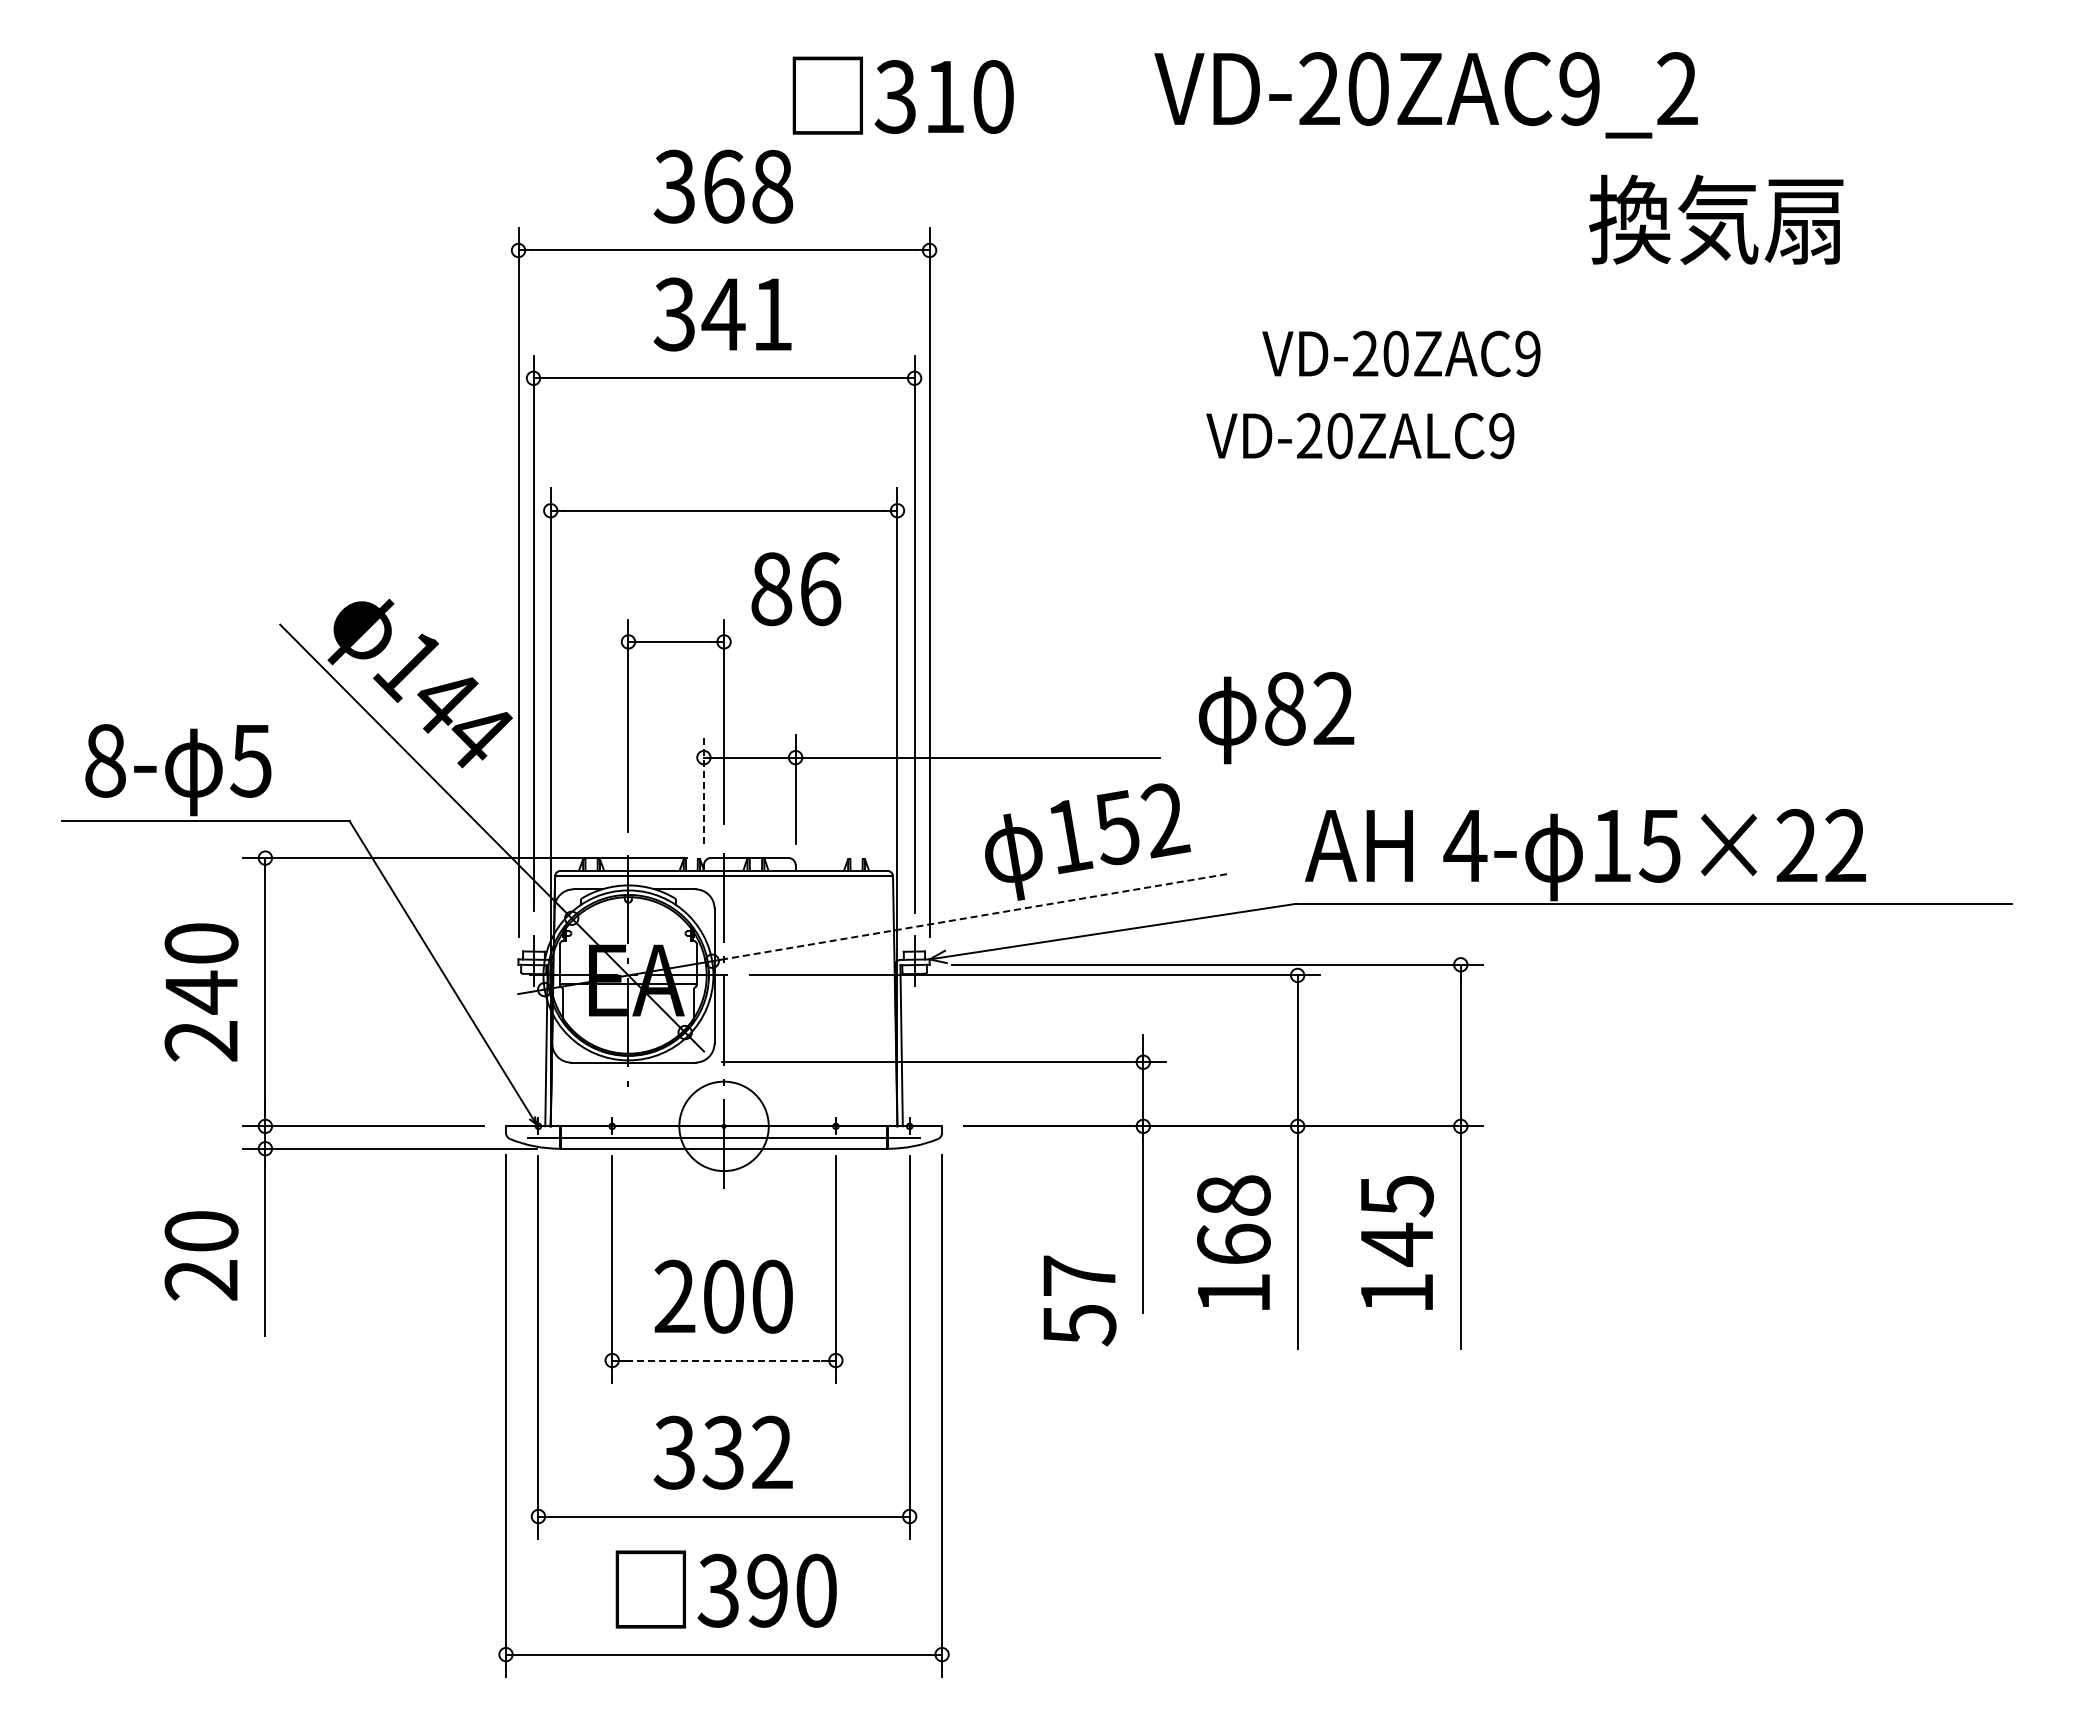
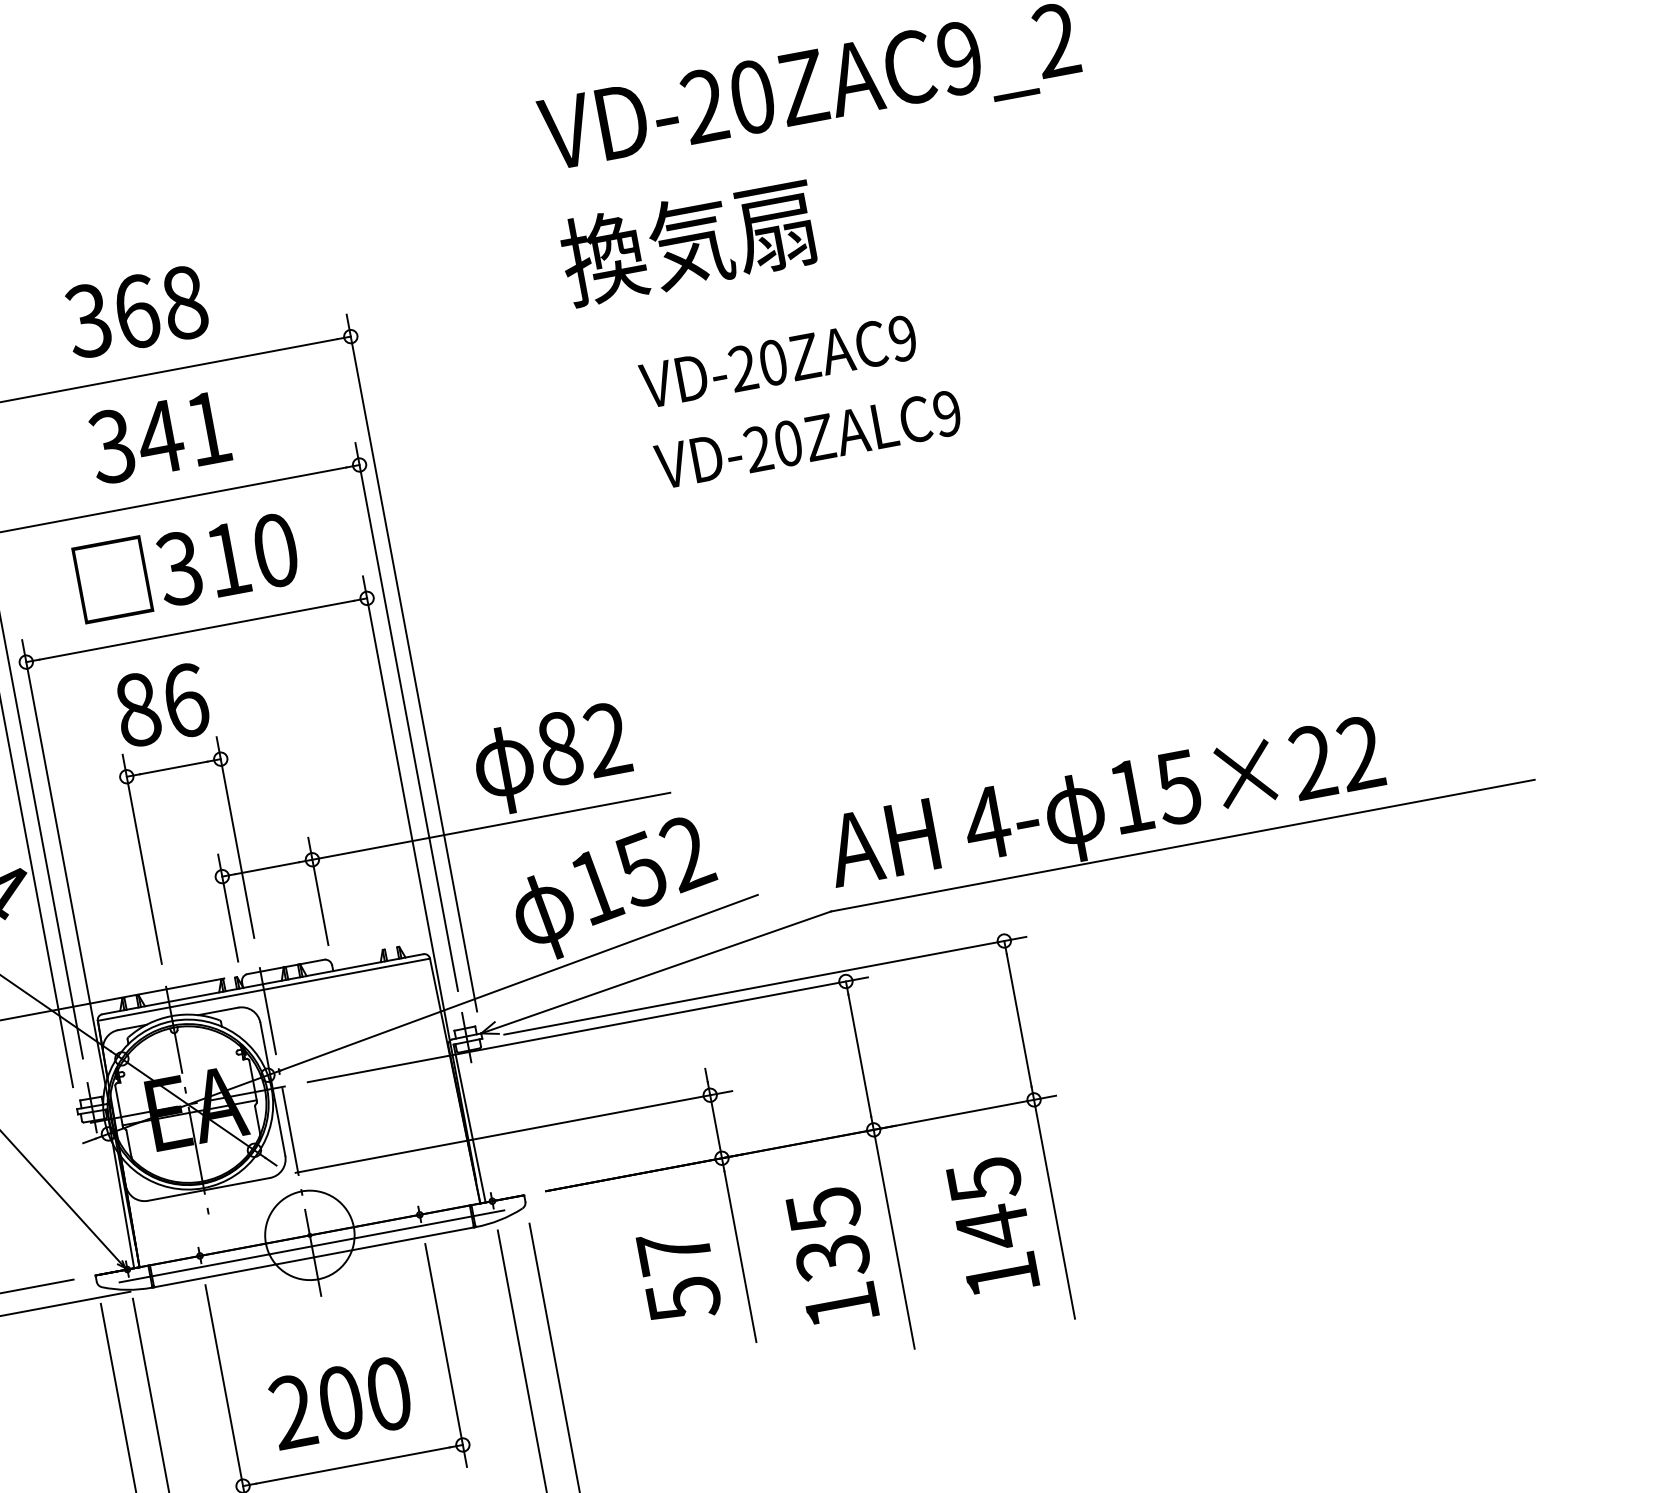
text: (902, 95) -> (186, 565), moved
text: (1716, 219) -> (689, 241), moved
text: (1401, 353) -> (778, 361), moved
text: (796, 589) -> (162, 705), moved
text: (1276, 717) -> (552, 758), moved
line: (703, 789) -> (227, 908), dashed -> solid
line: (975, 916) -> (518, 982), dashed -> solid
text: (1233, 1220) -> (827, 1234), 168 -> 135
text: (1079, 1300) -> (678, 1275), moved
line: (724, 1360) -> (353, 1465), dashed -> solid

